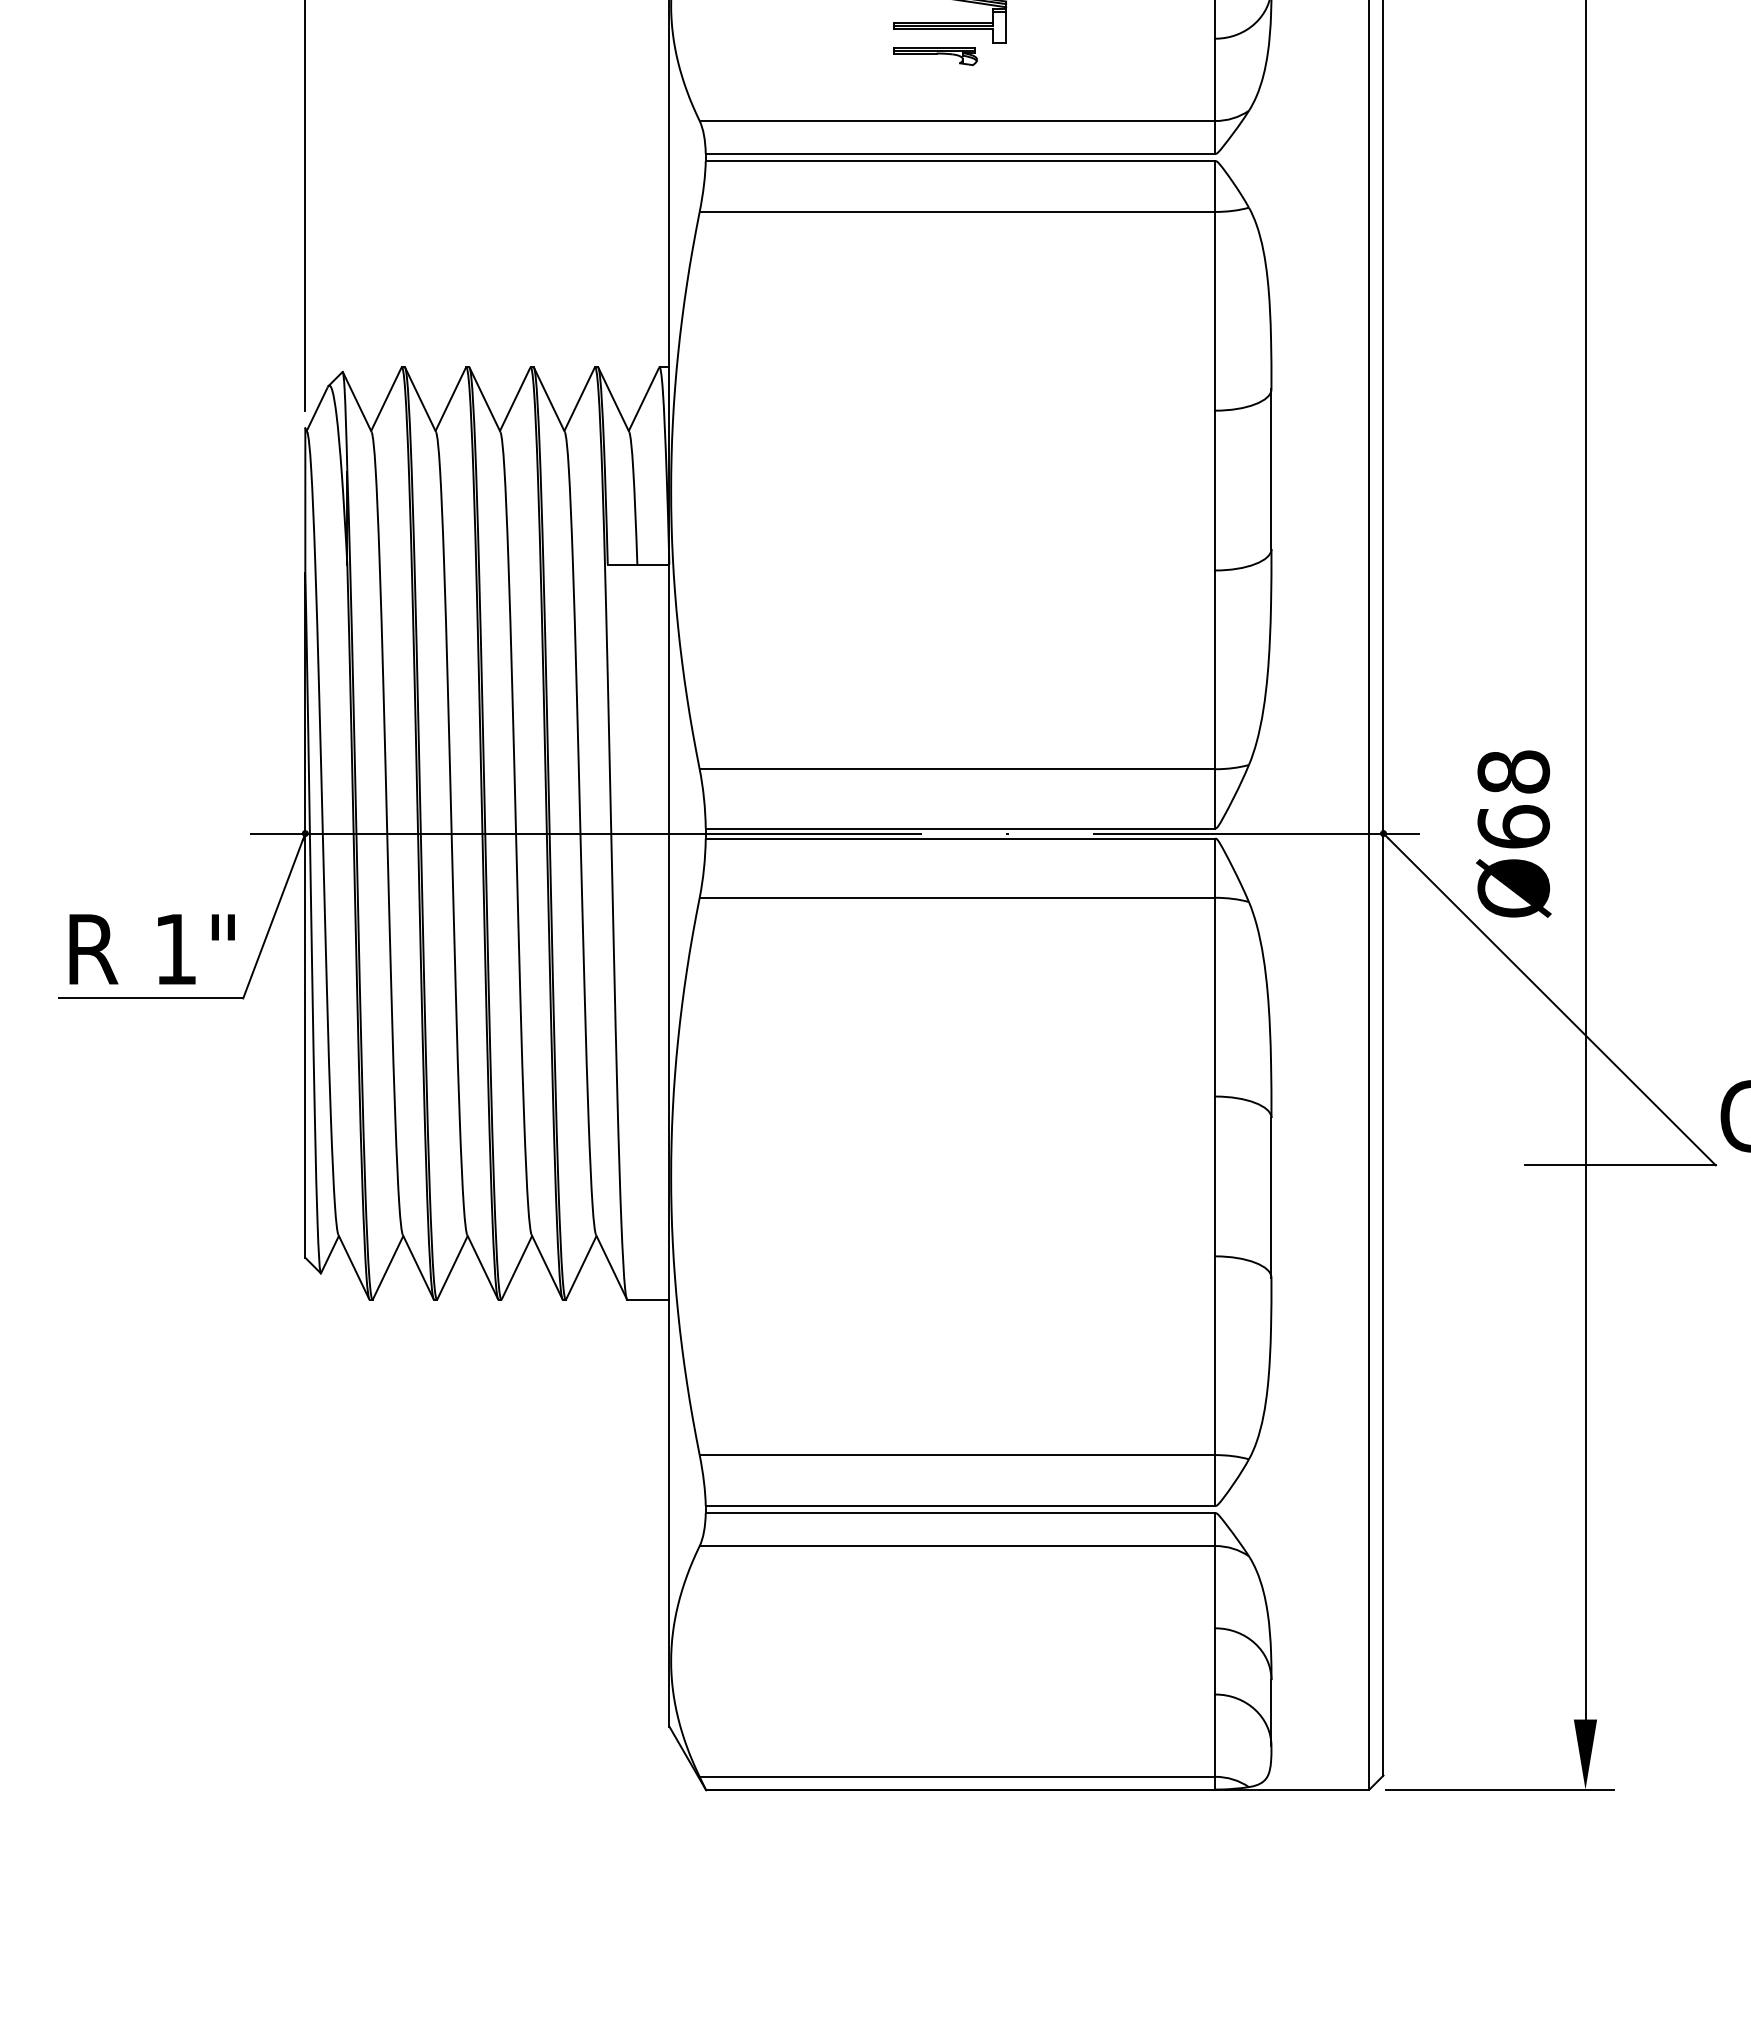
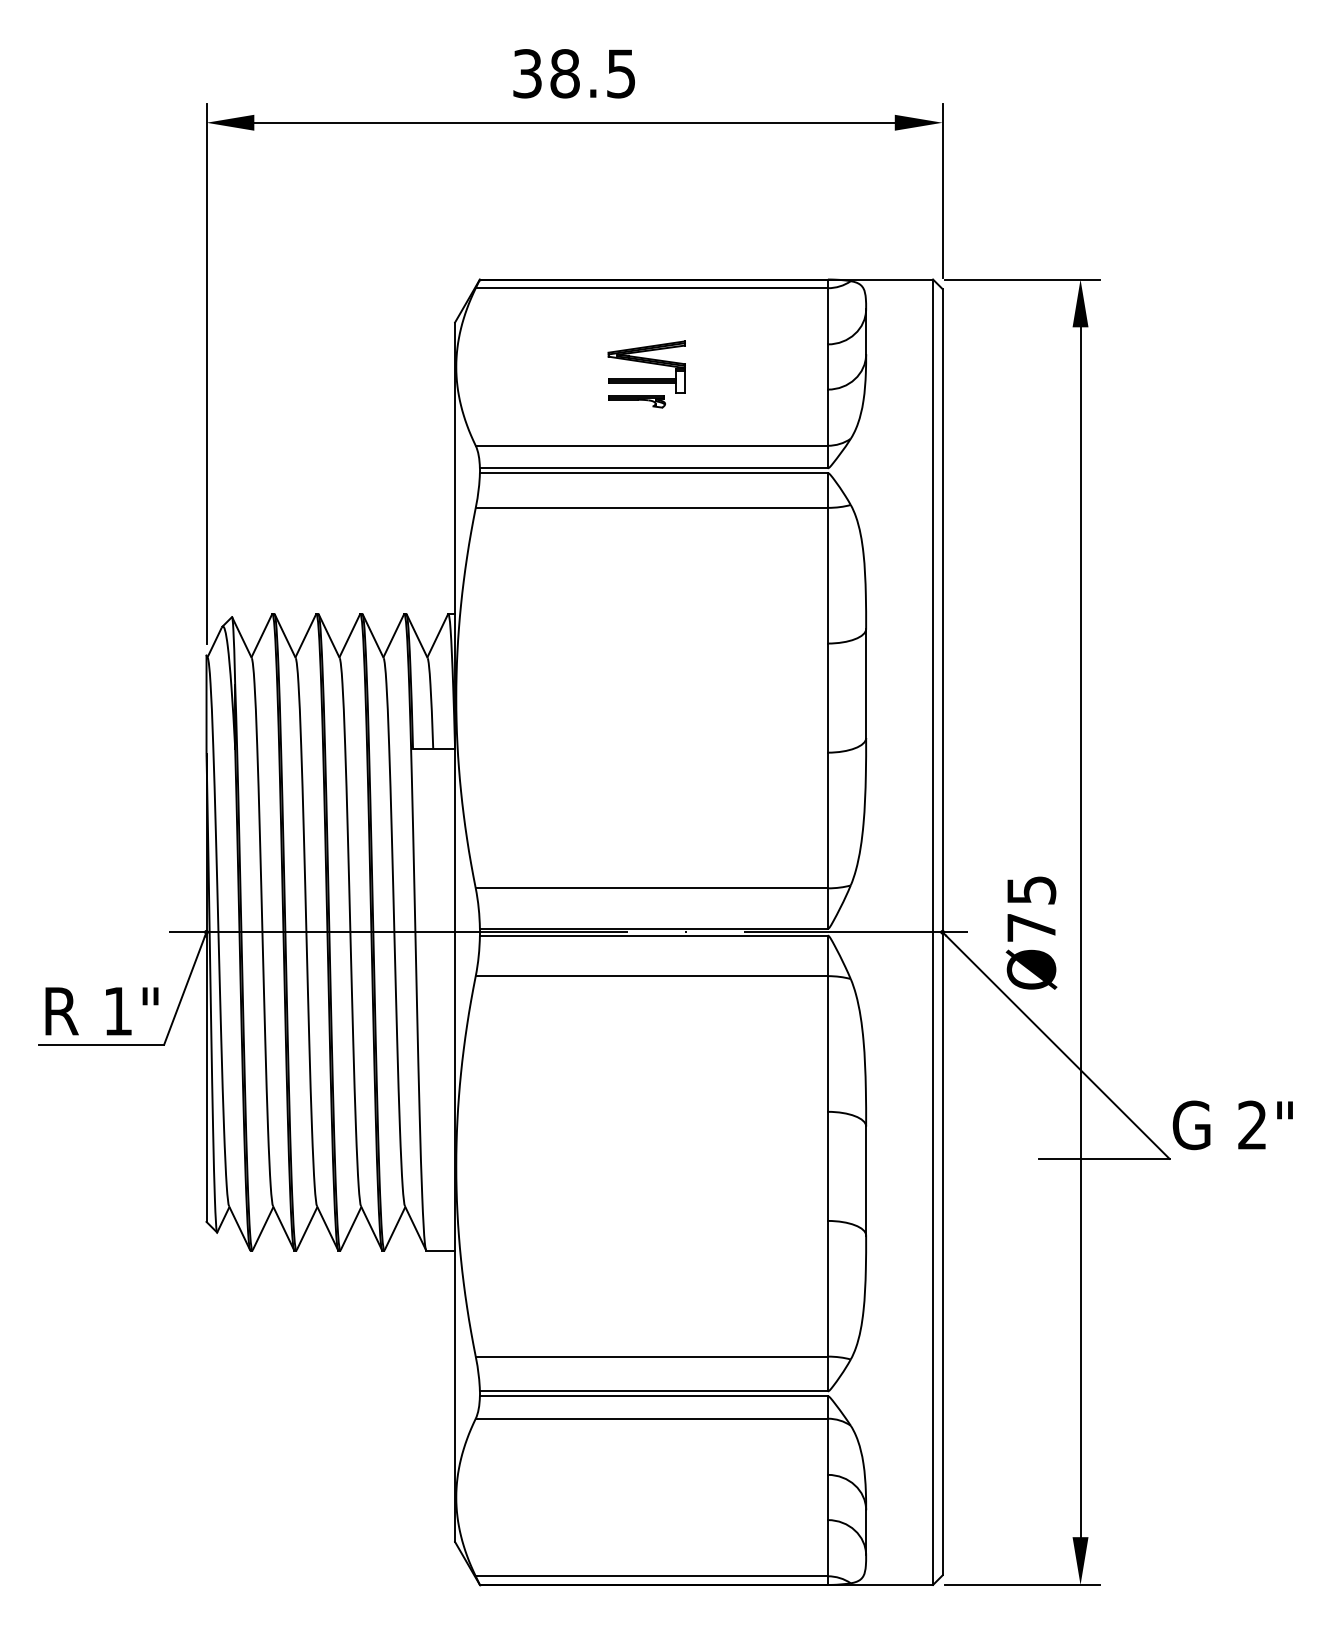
text: (1513, 798) -> (1031, 908), Ø68 -> Ø75

